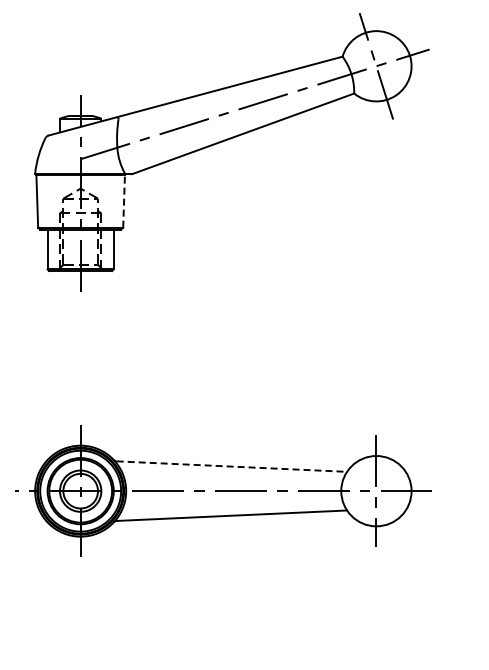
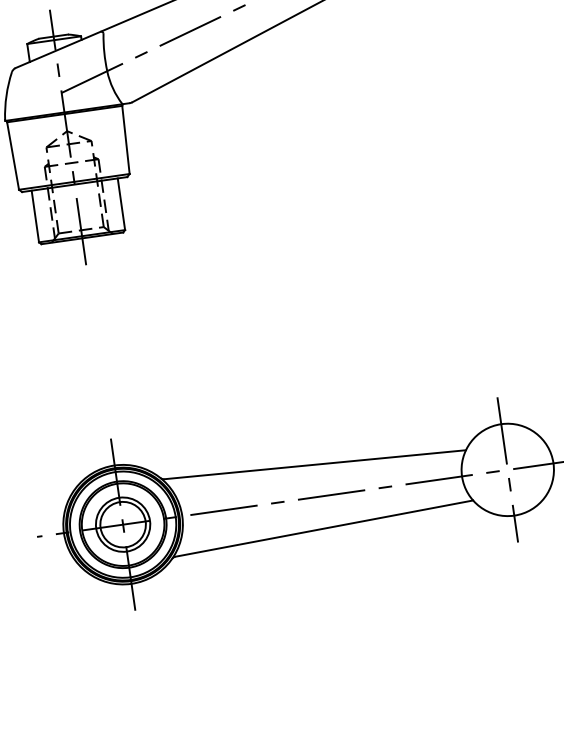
line: (124, 201) -> (126, 139), dashed -> solid
line: (232, 466) -> (316, 464), dashed -> solid

